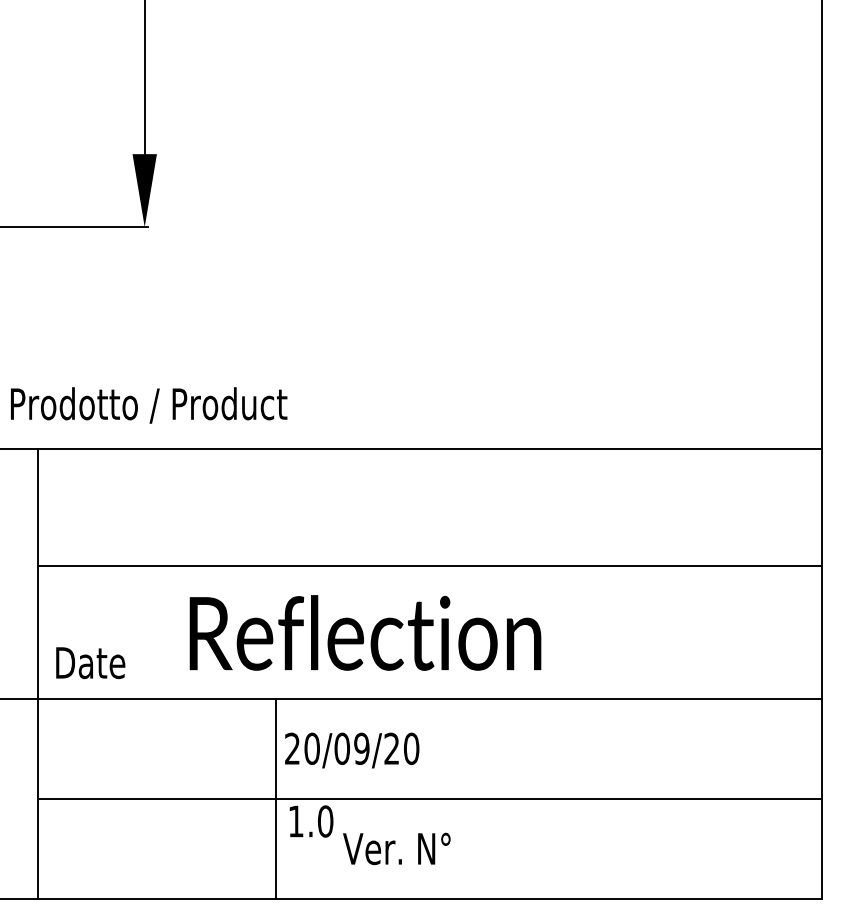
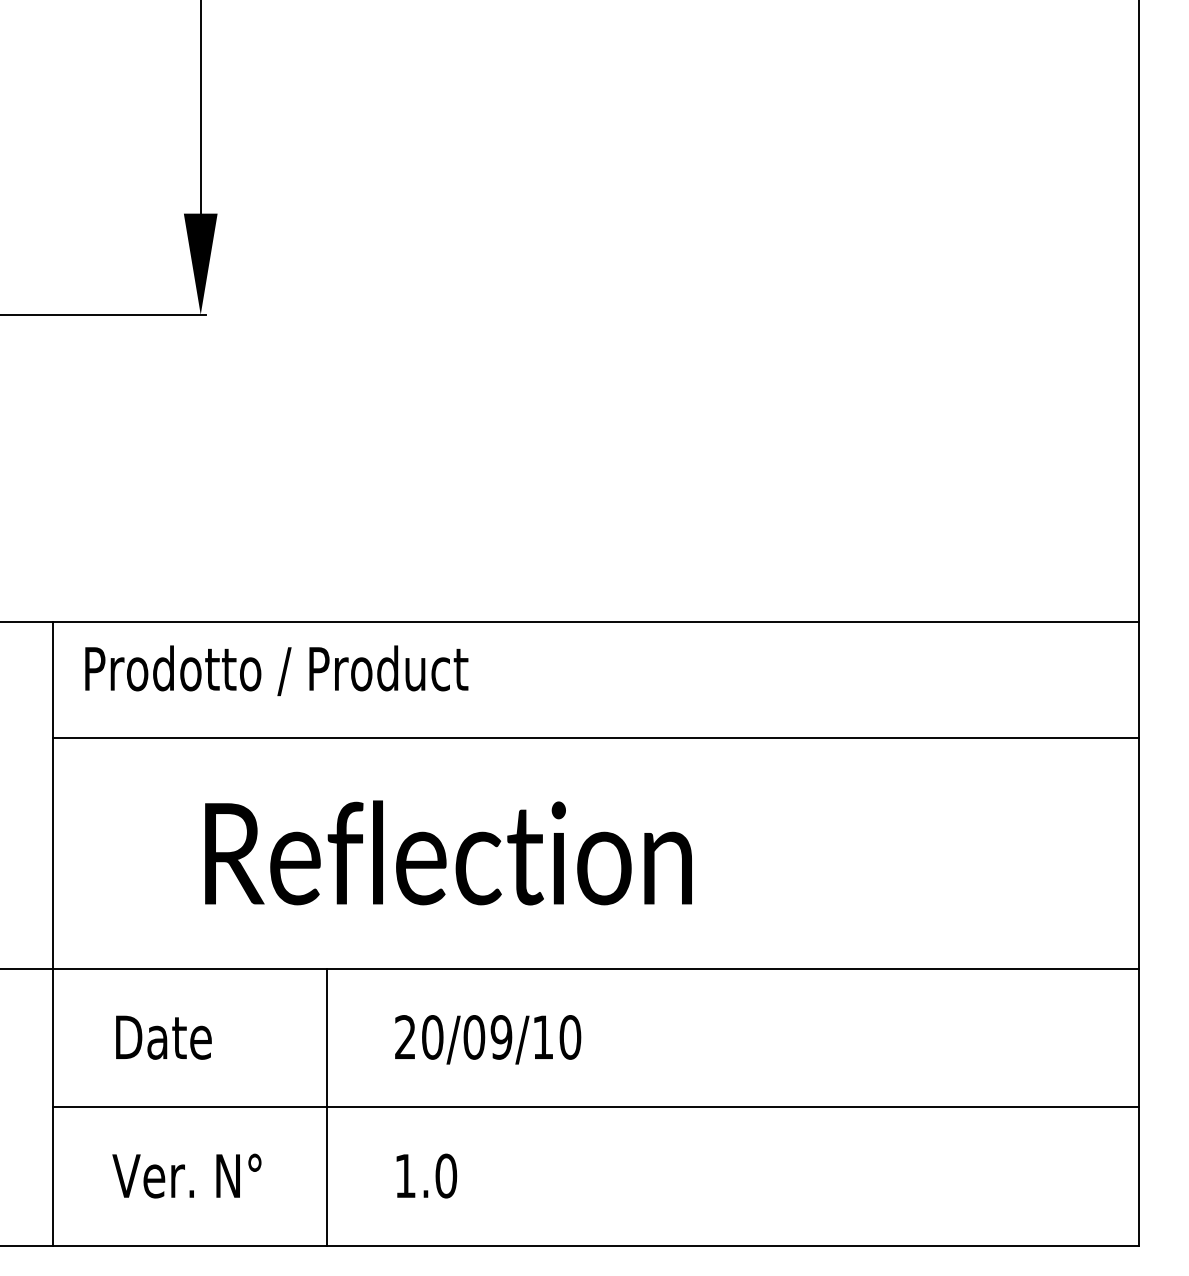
text: (148, 405) -> (276, 670), moved
line: (430, 566) -> (596, 737), moved
text: (365, 632) -> (448, 852), moved
text: (90, 662) -> (163, 1037), moved
text: (391, 748) -> (542, 1036), 20/09/20 -> 20/09/10
line: (275, 798) -> (327, 1106), moved
text: (311, 821) -> (426, 1175), moved
text: (396, 848) -> (186, 1175), moved

